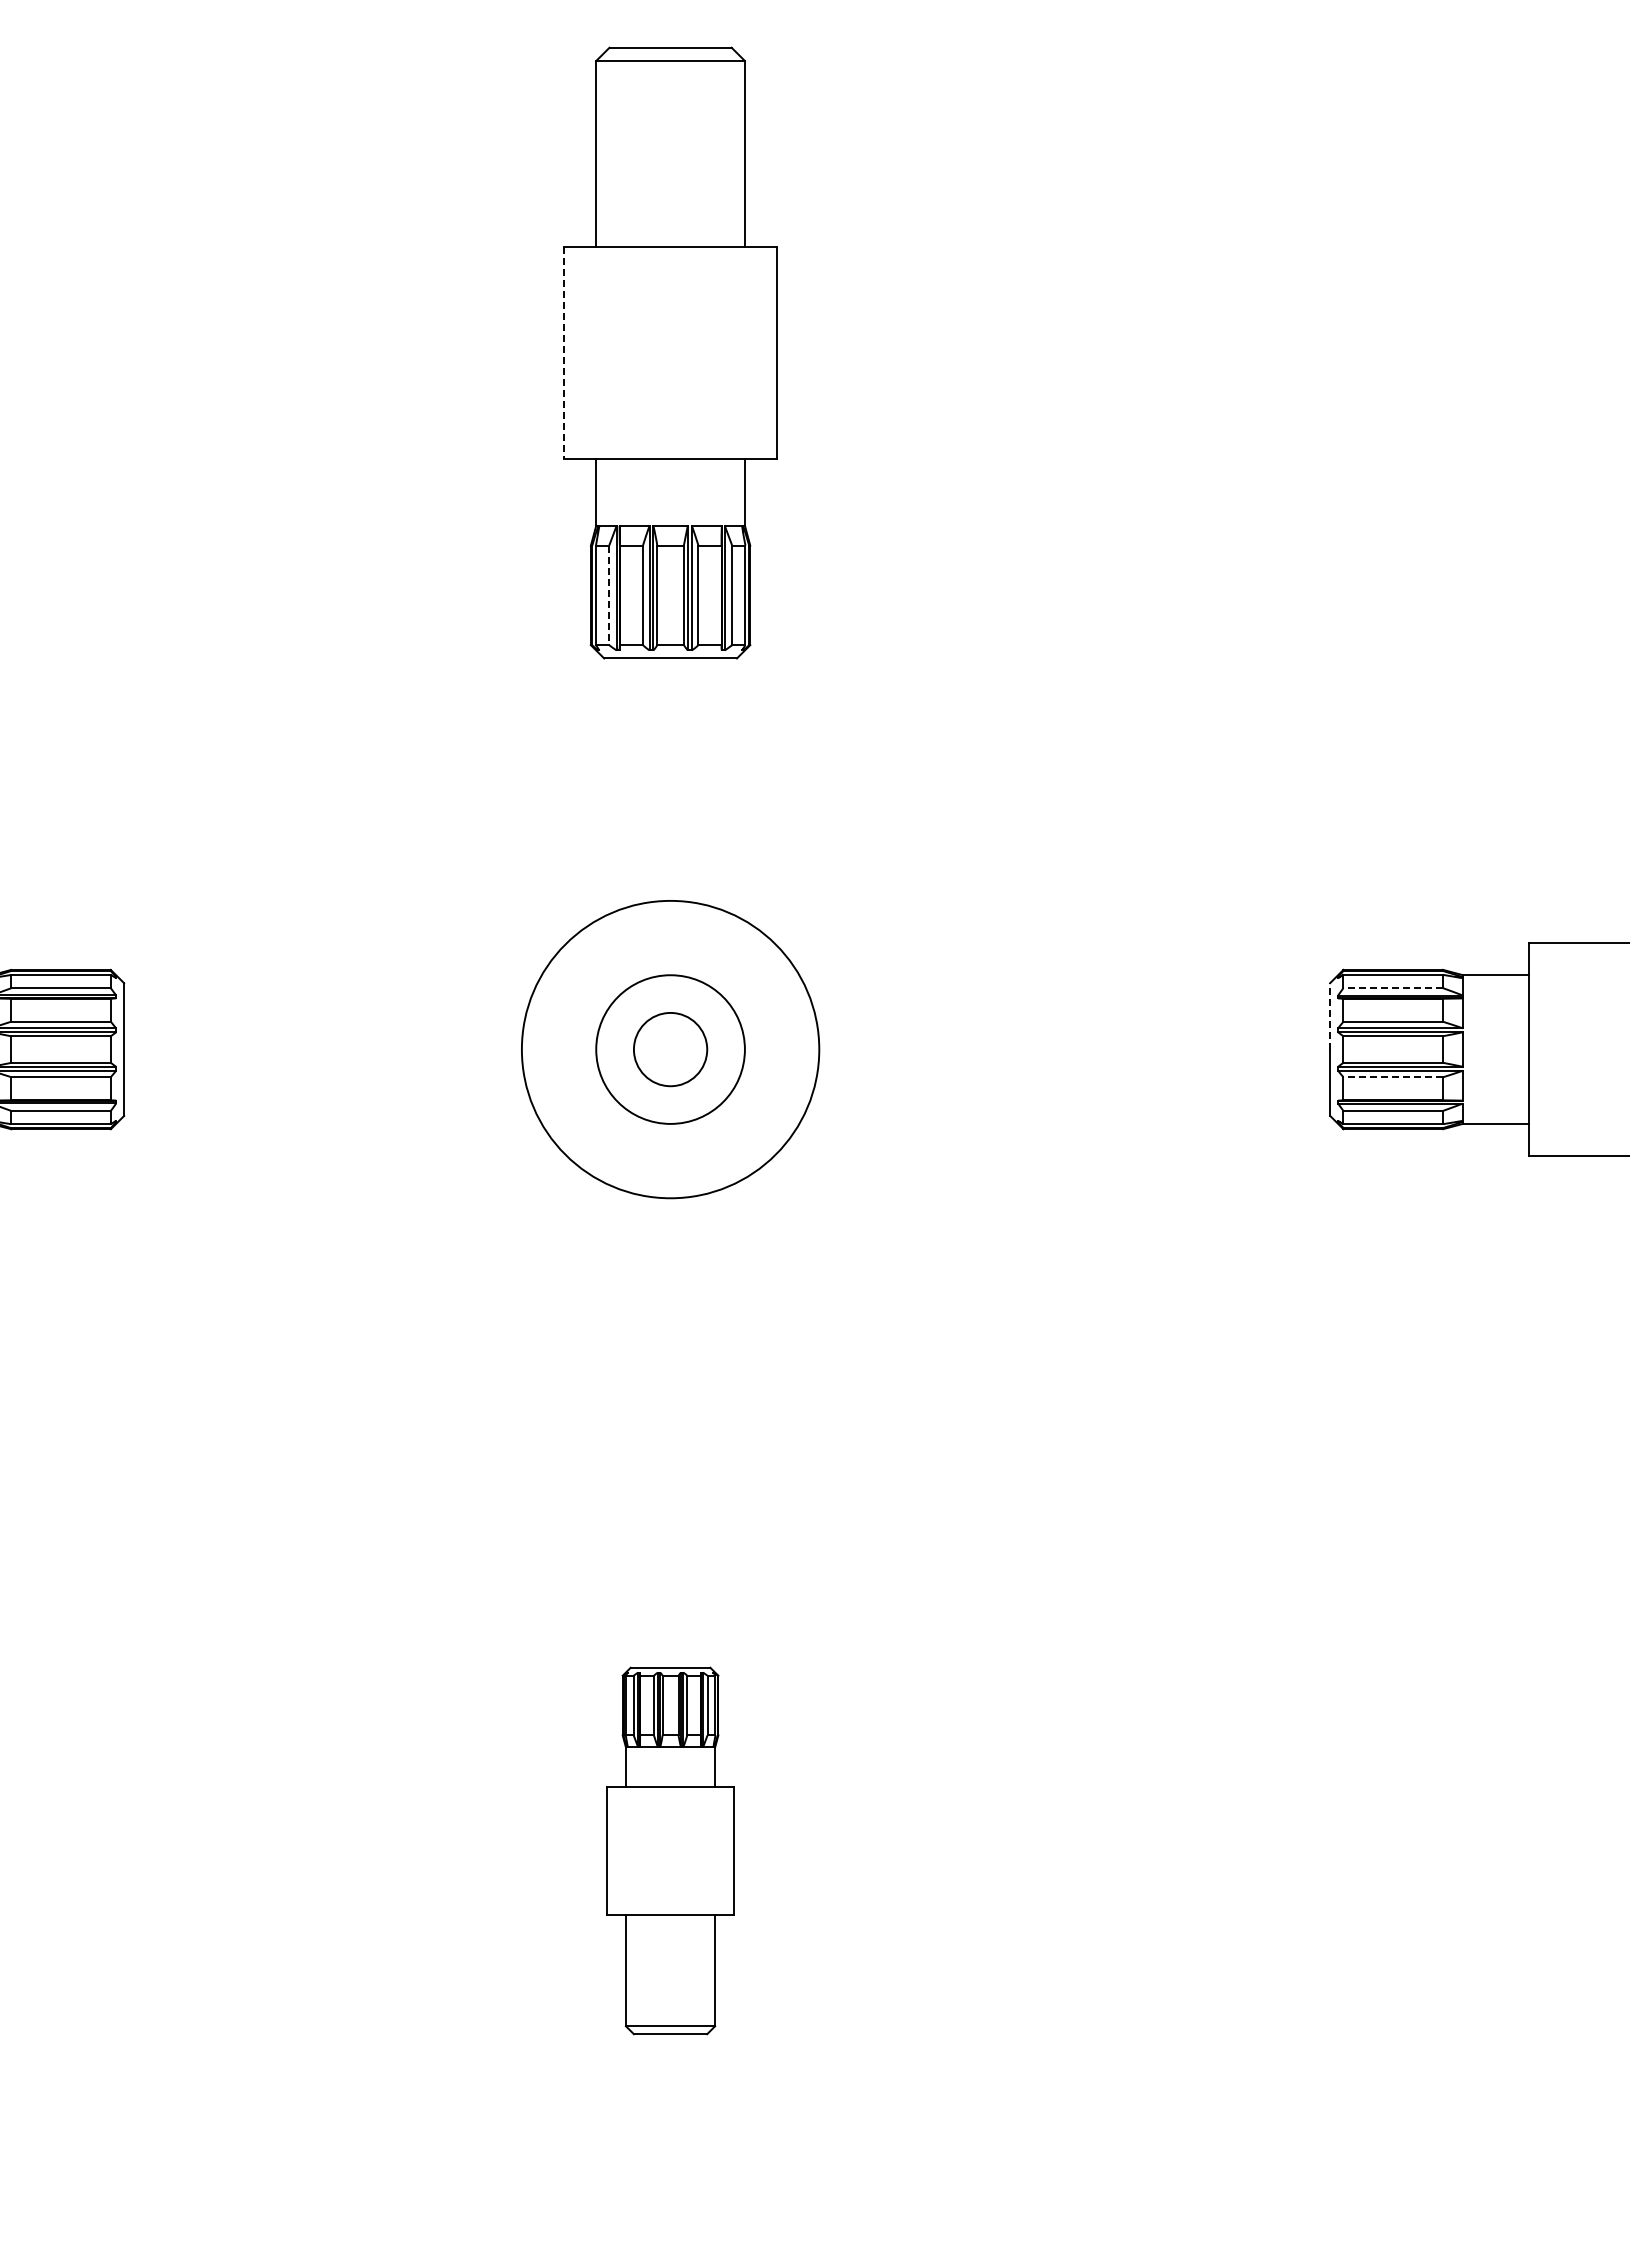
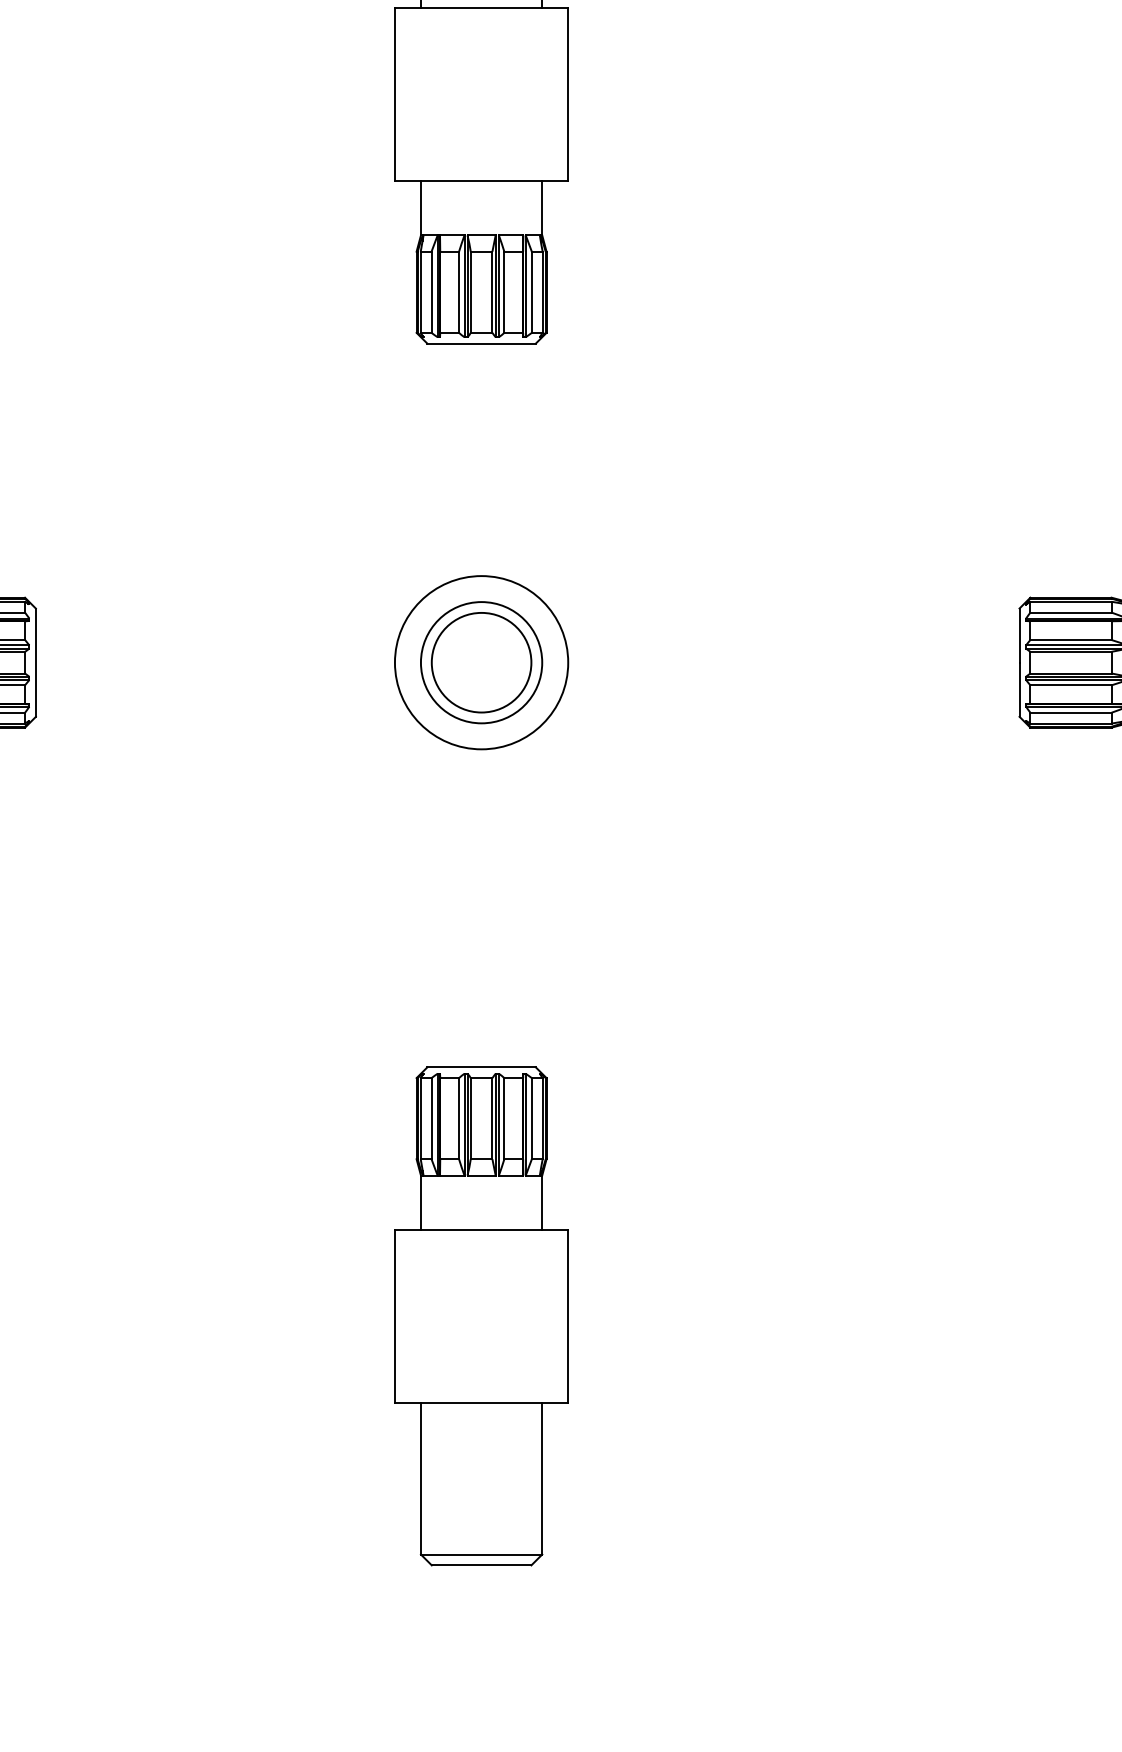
line: (564, 353) -> (395, 94), dashed -> solid
line: (609, 595) -> (431, 292), dashed -> solid
line: (1393, 988) -> (1071, 612), dashed -> solid
line: (1330, 1015) -> (1019, 634), dashed -> solid
circle: (670, 1049) -> (481, 662), size x0.71
circle: (670, 1049) -> (481, 662), size x1.67
line: (1393, 1077) -> (1071, 685), dashed -> solid
part: (670, 1850) -> (481, 1315), size x1.67

